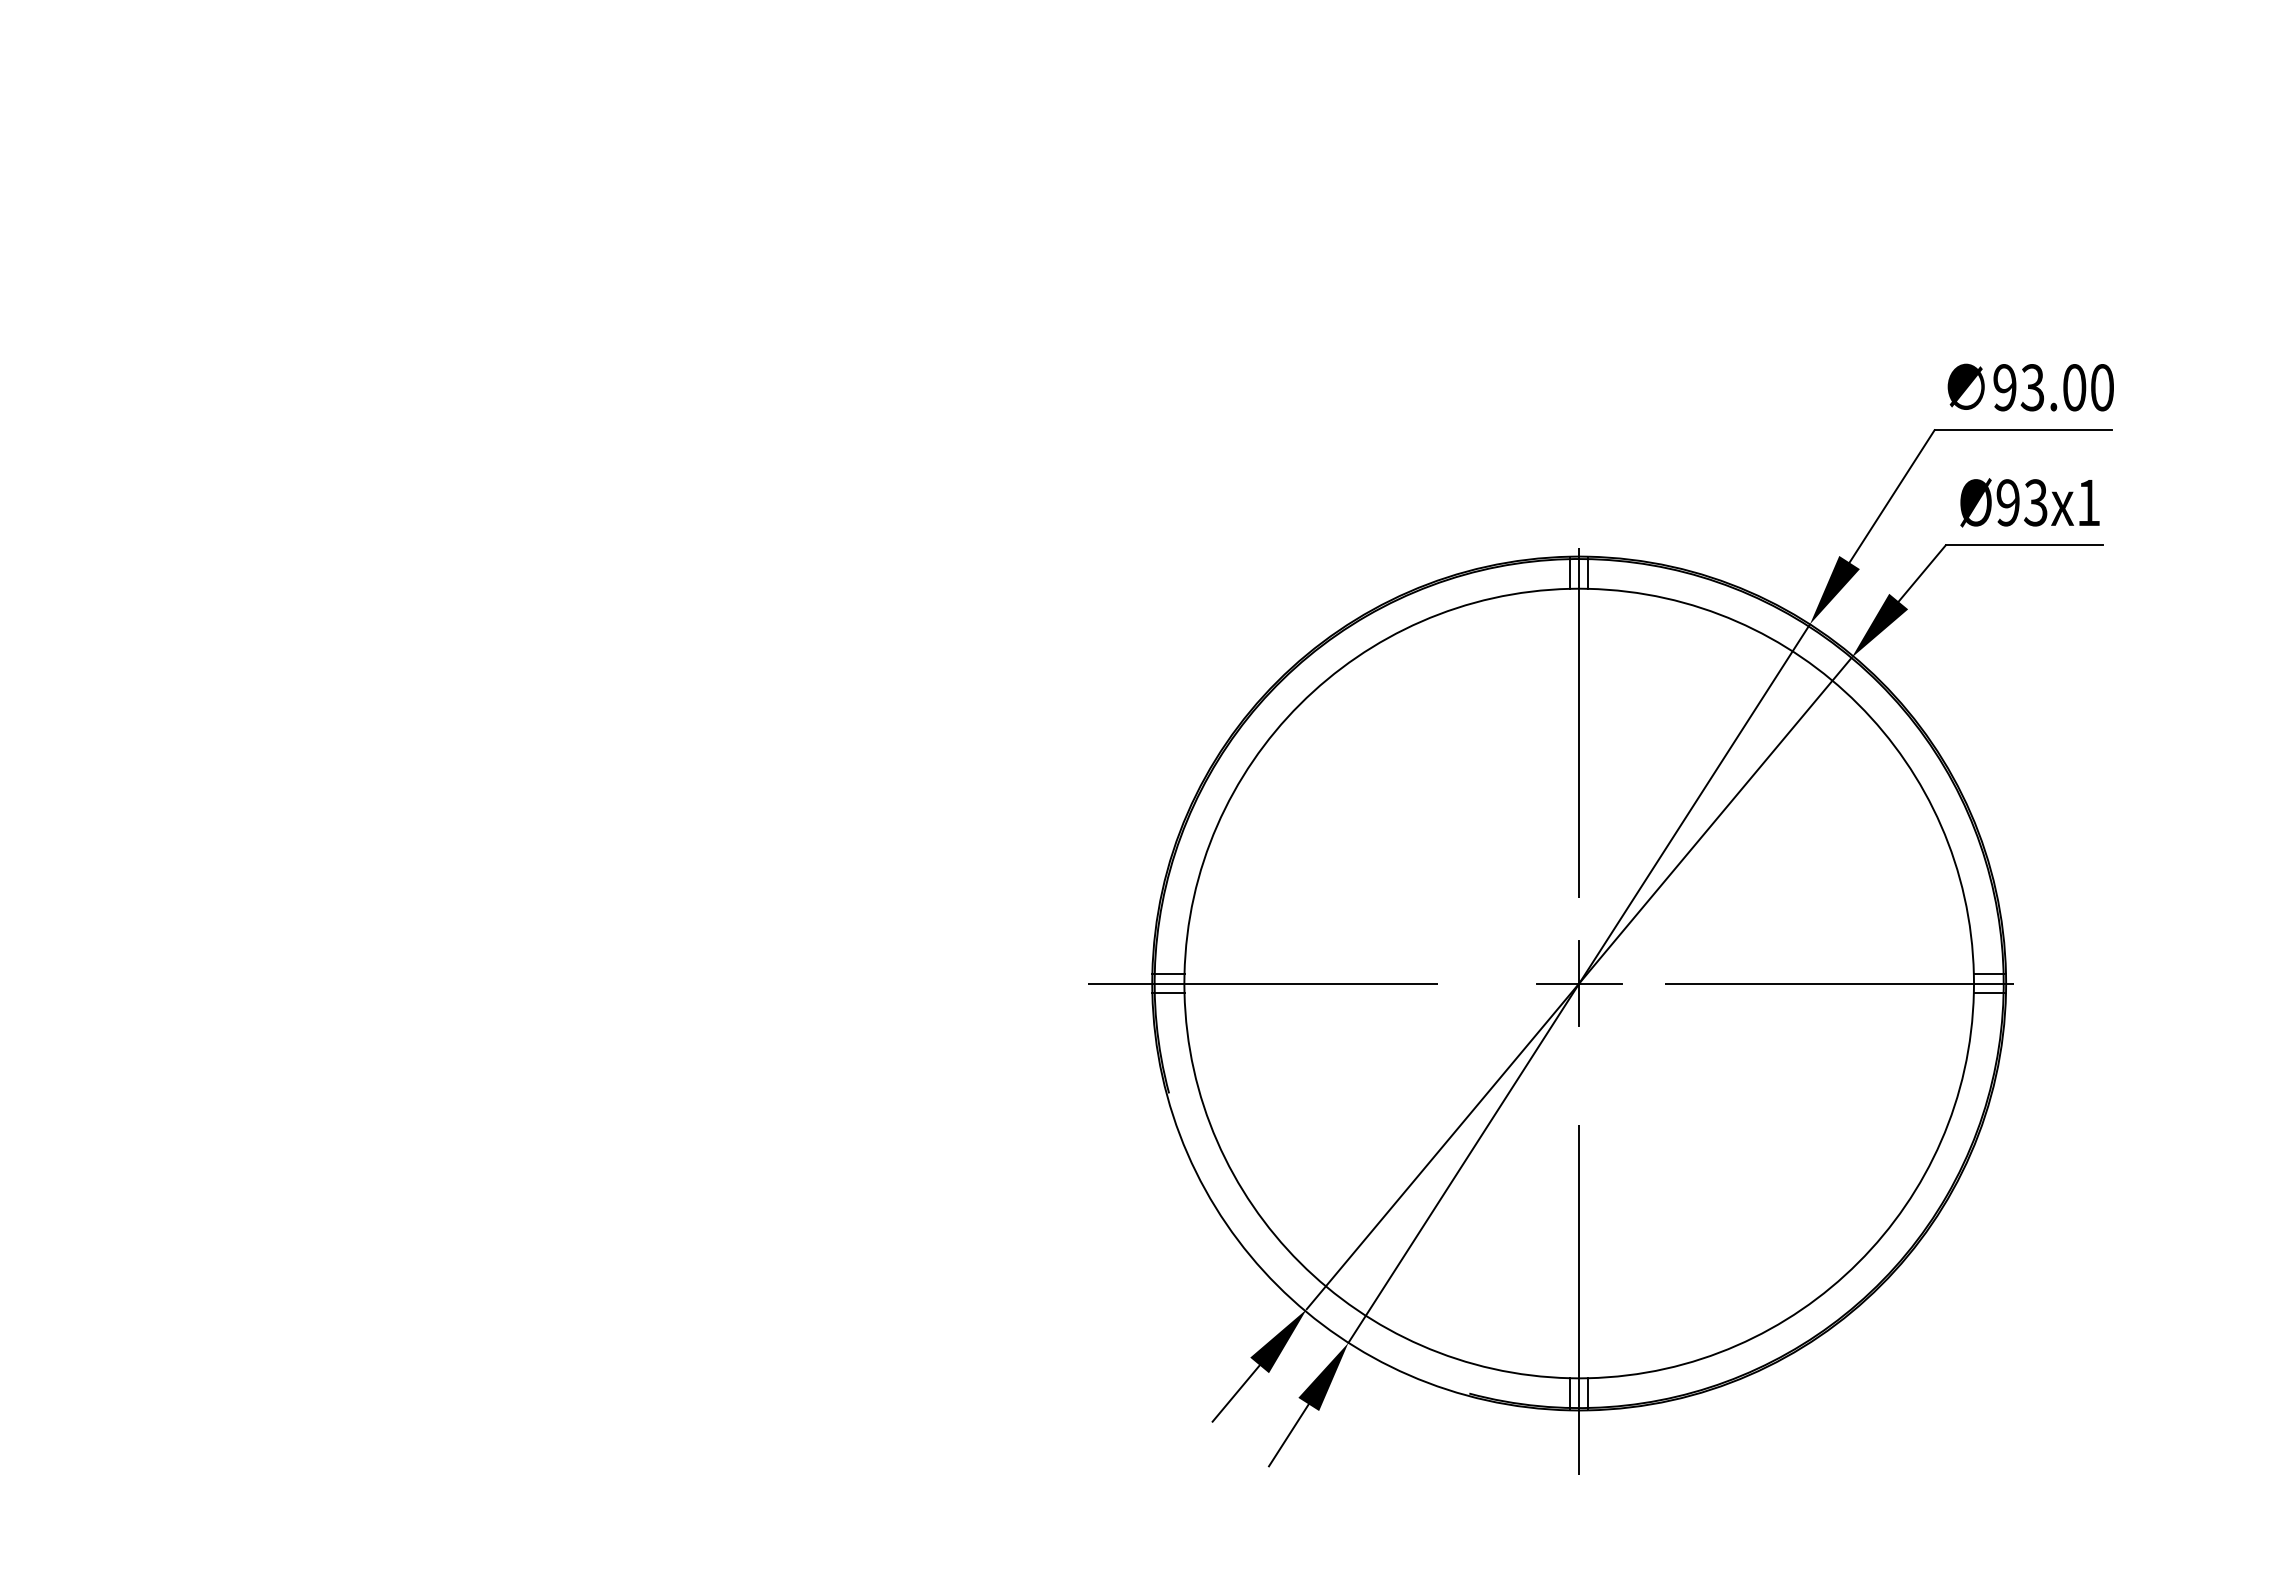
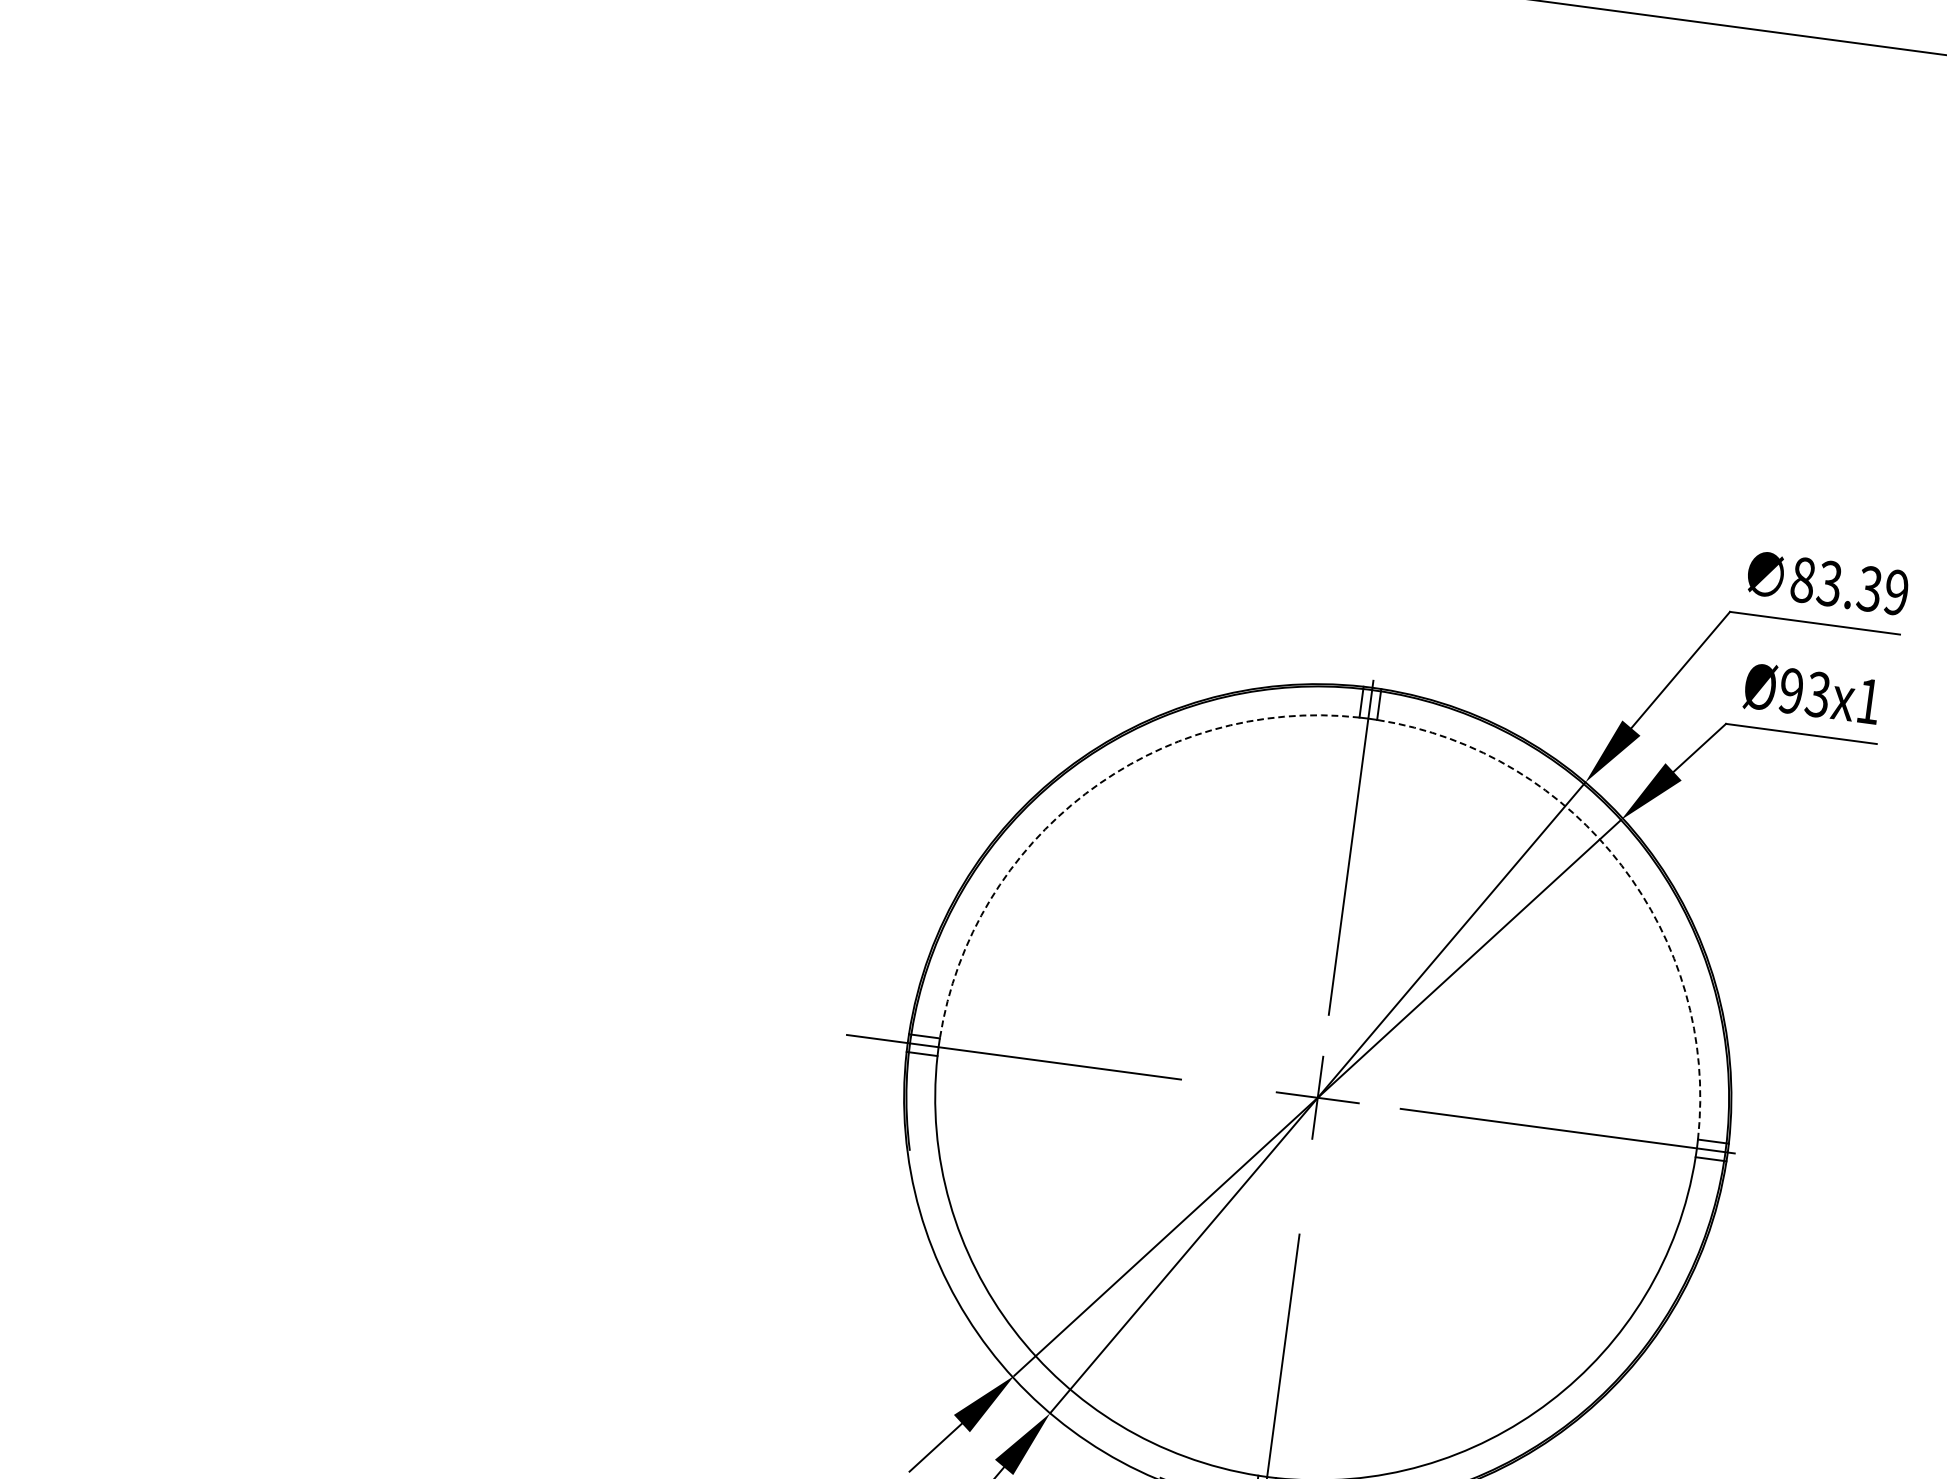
text: (2053, 387) -> (1849, 586), 93.00 -> 83.39
arc: (1300, 704) -> (1085, 794), solid -> dashed
arc: (1858, 704) -> (1621, 865), solid -> dashed

